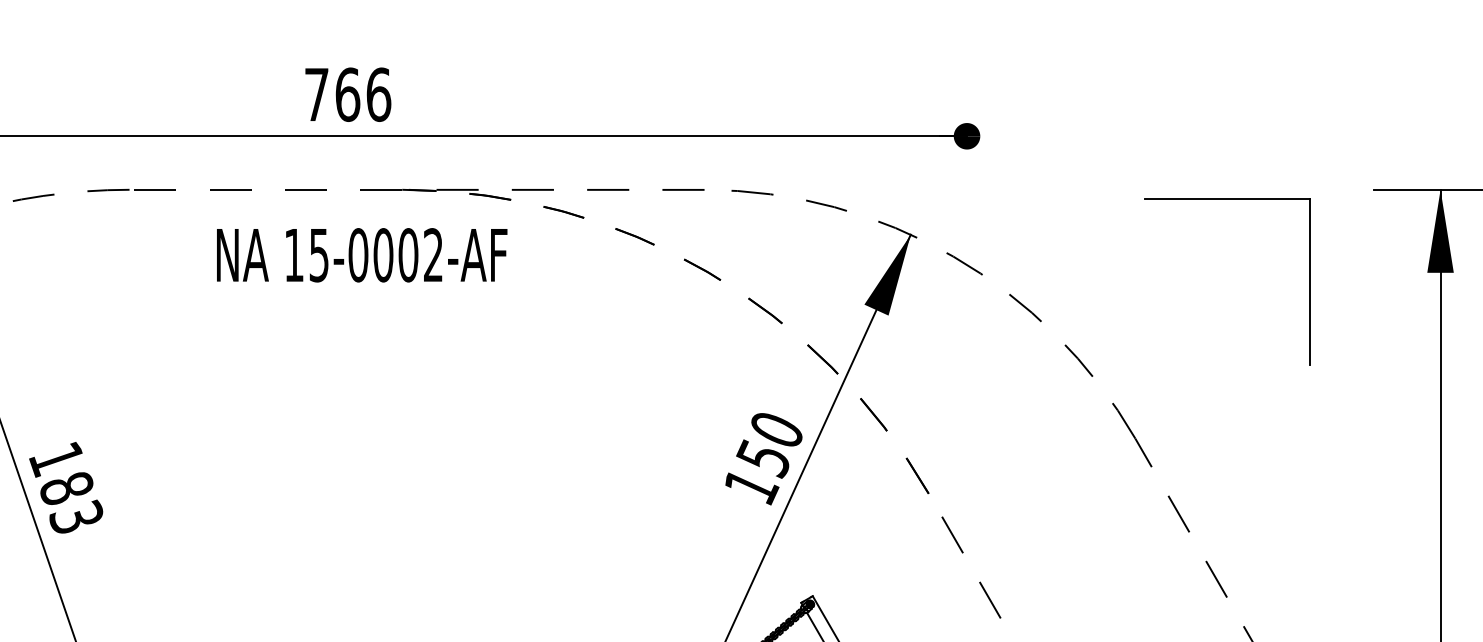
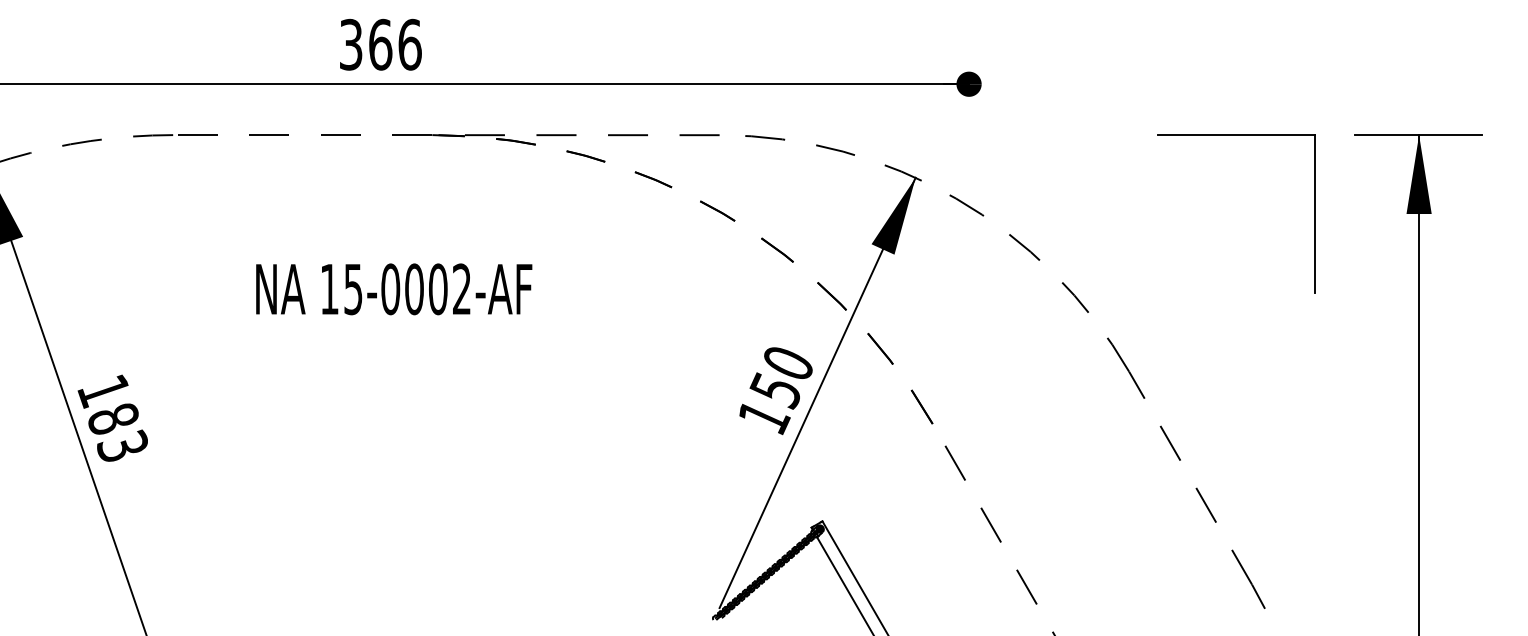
text: (317, 94) -> (351, 44), 766 -> 366
part: (1227, 199) -> (1236, 135), moved
text: (362, 255) -> (394, 289), moved

